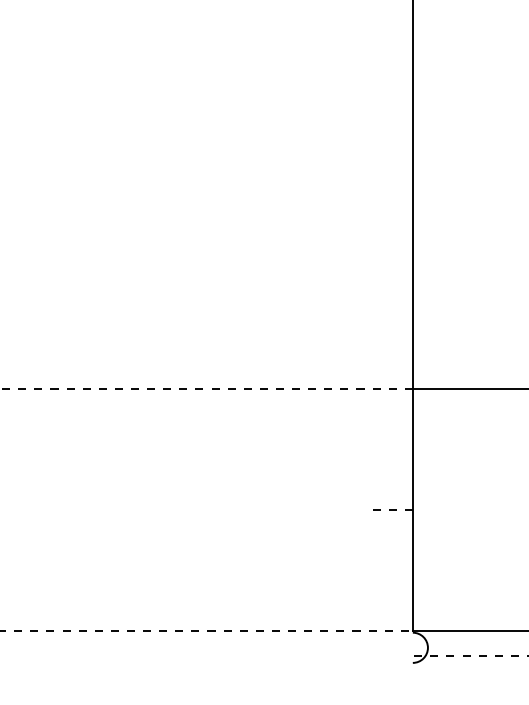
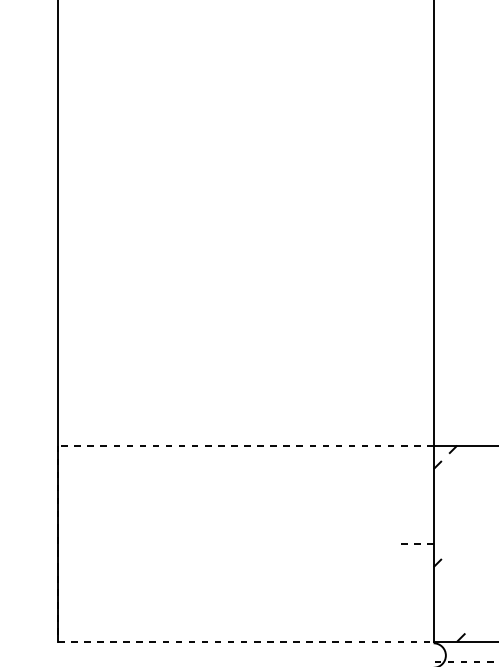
hatch: (432, 509) -> (449, 543), added

